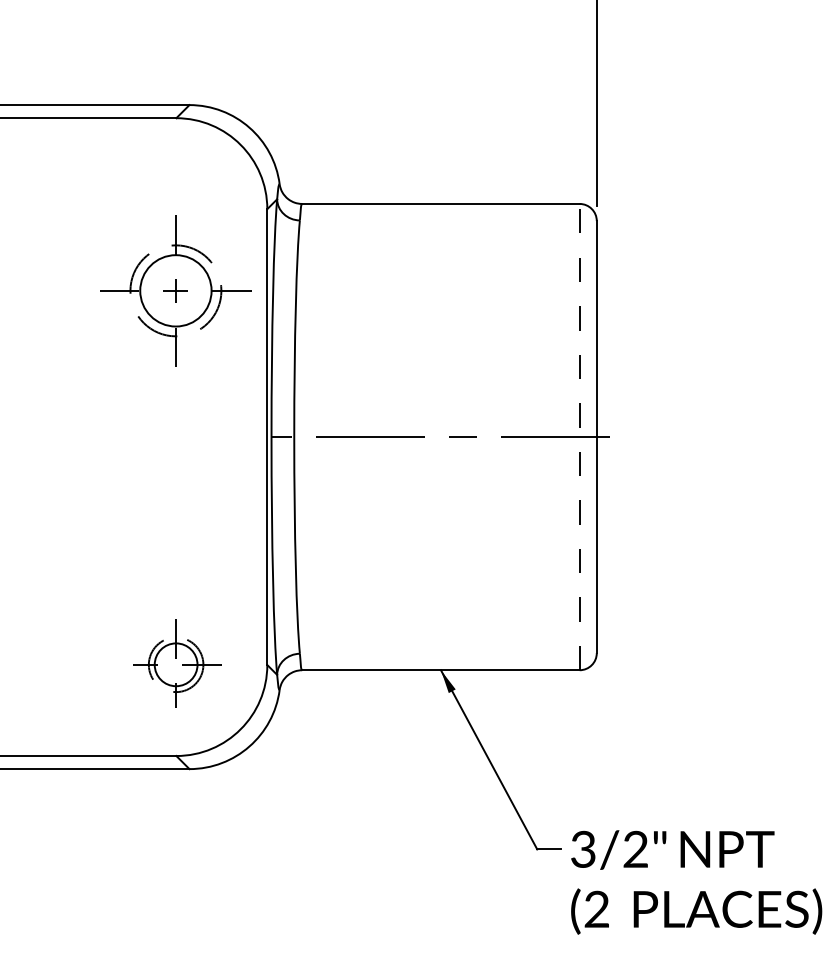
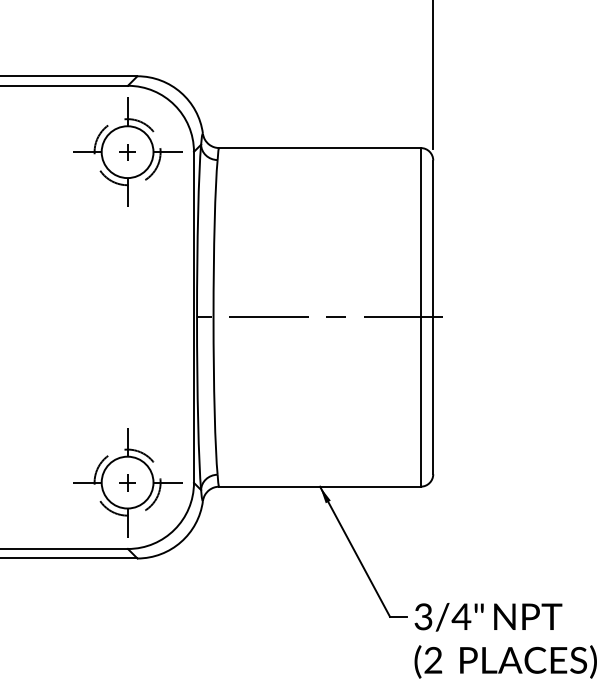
part: (175, 289) -> (127, 151), moved
line: (579, 435) -> (420, 316), dashed -> solid
part: (175, 664) -> (127, 482), size x1.67
text: (635, 848) -> (461, 616), 3/2" -> 3/4"

